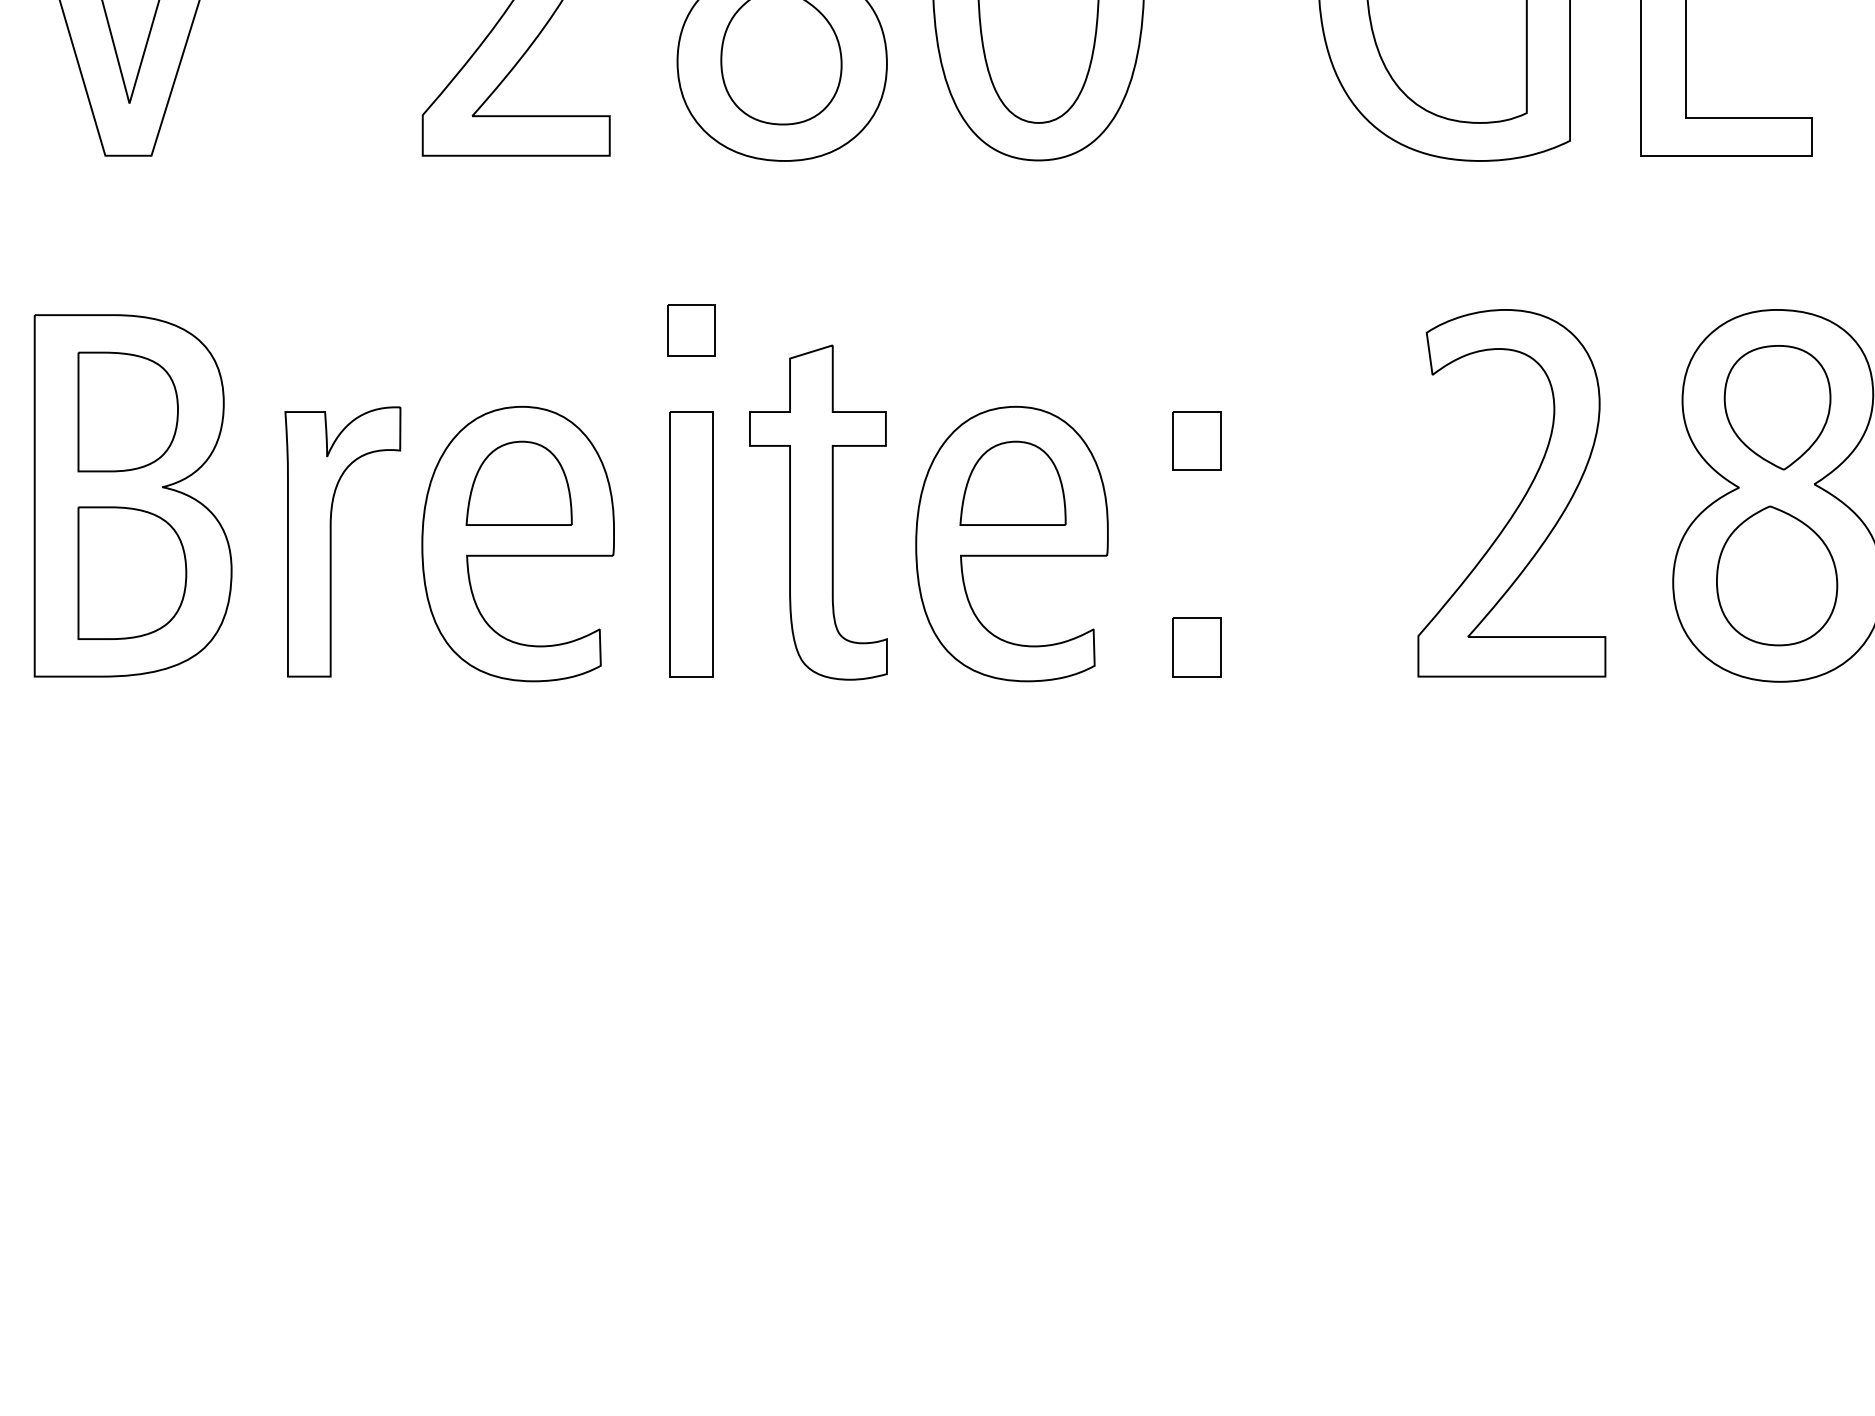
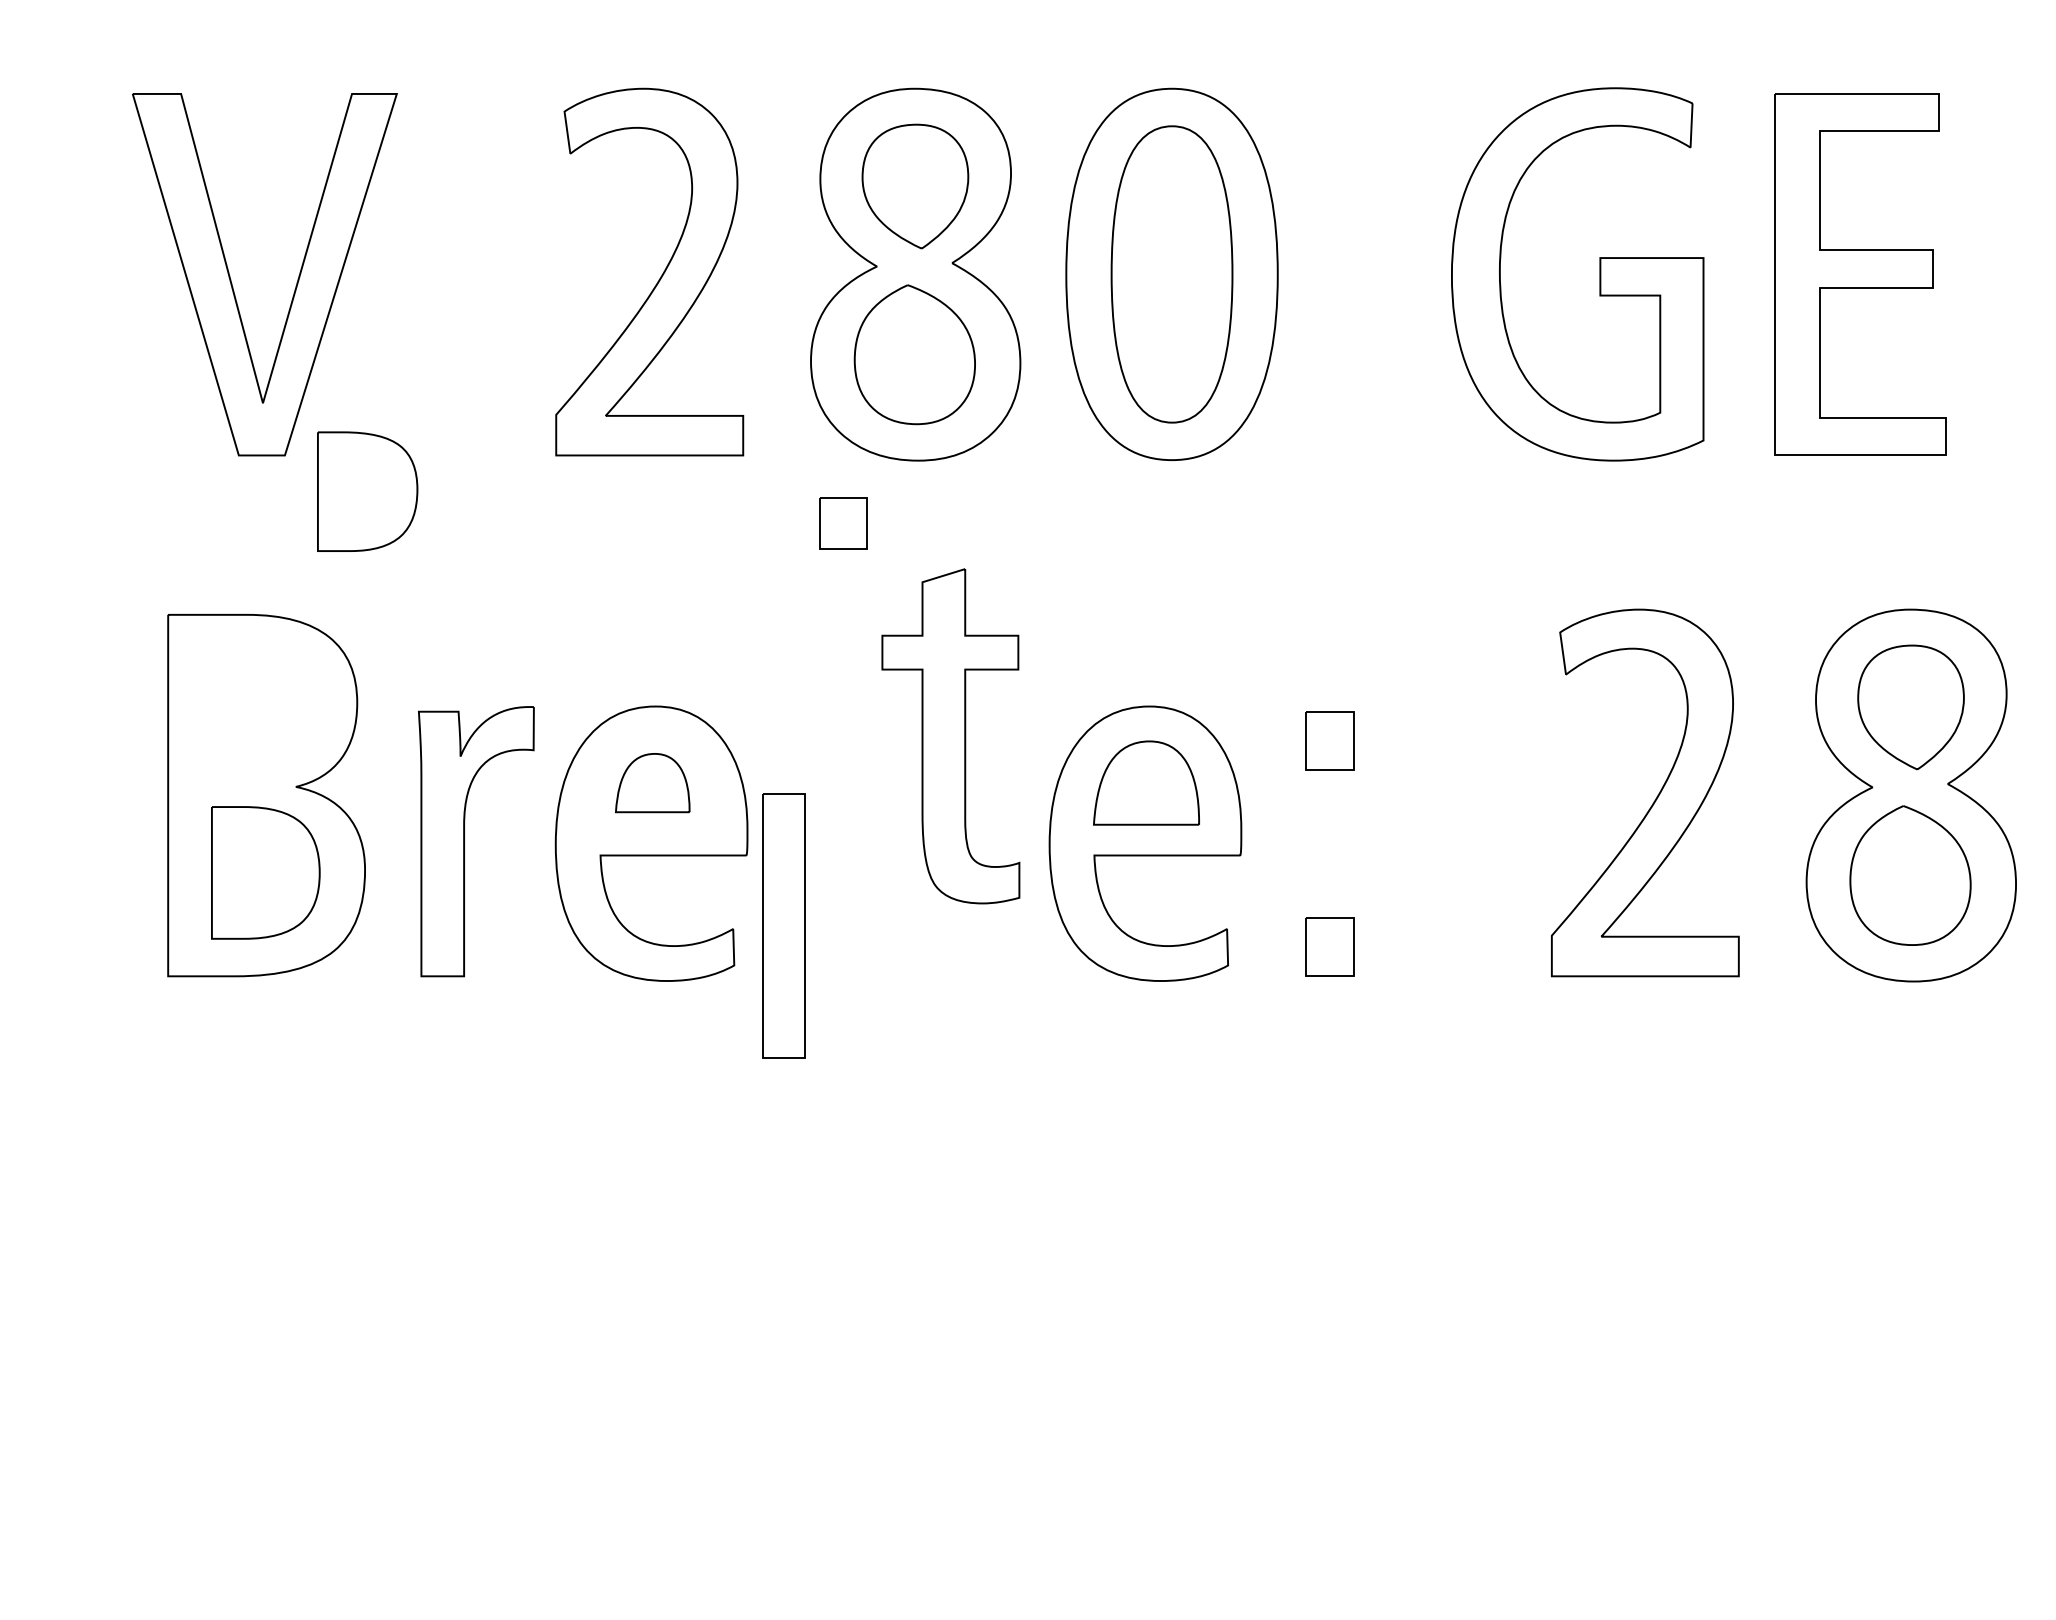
part: (691, 329) -> (843, 523), moved
part: (128, 411) -> (367, 491), moved
part: (519, 482) -> (652, 782), size x0.7
part: (818, 512) -> (950, 736), moved
part: (691, 543) -> (783, 925), moved

